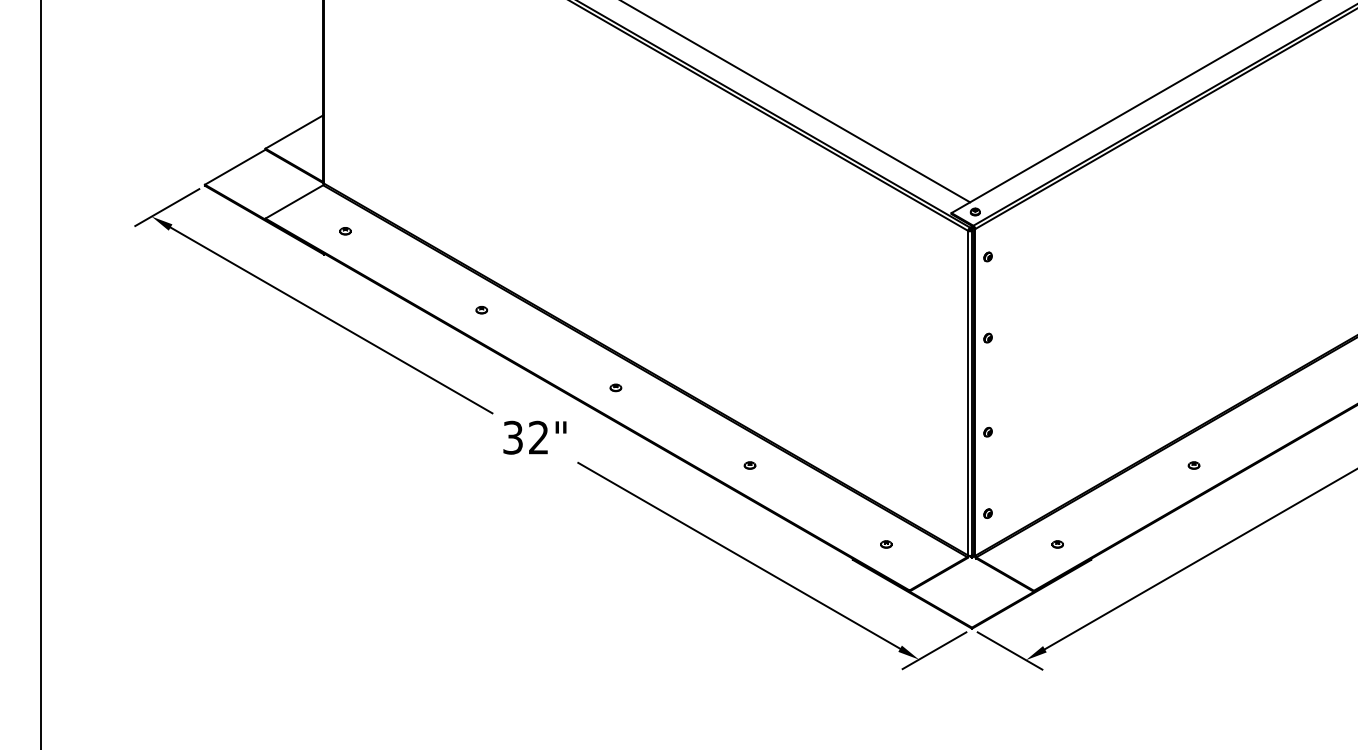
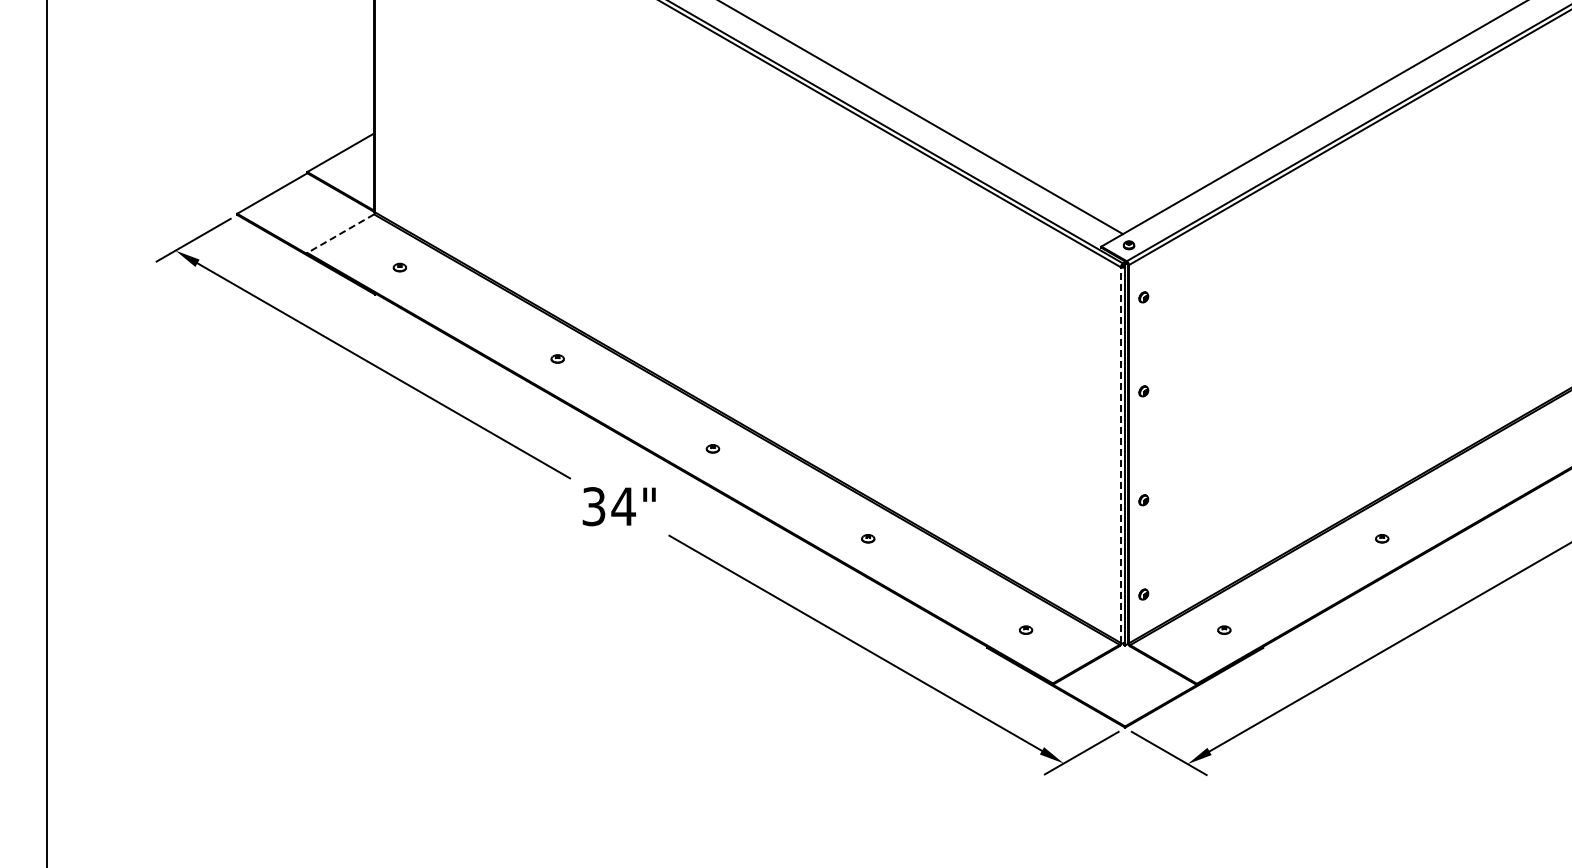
line: (294, 201) -> (340, 233), solid -> dashed
line: (967, 393) -> (1120, 455), solid -> dashed
text: (538, 437) -> (623, 506), 32" -> 34"

